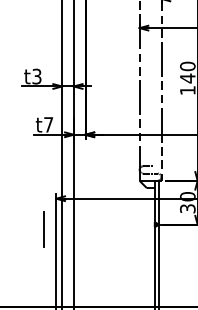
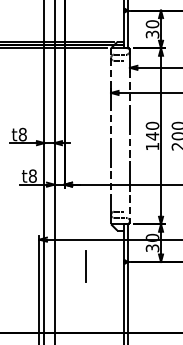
text: (36, 76) -> (22, 134), t3 -> t8
text: (48, 124) -> (32, 175), t7 -> t8
line: (42, 229) -> (85, 266), moved

